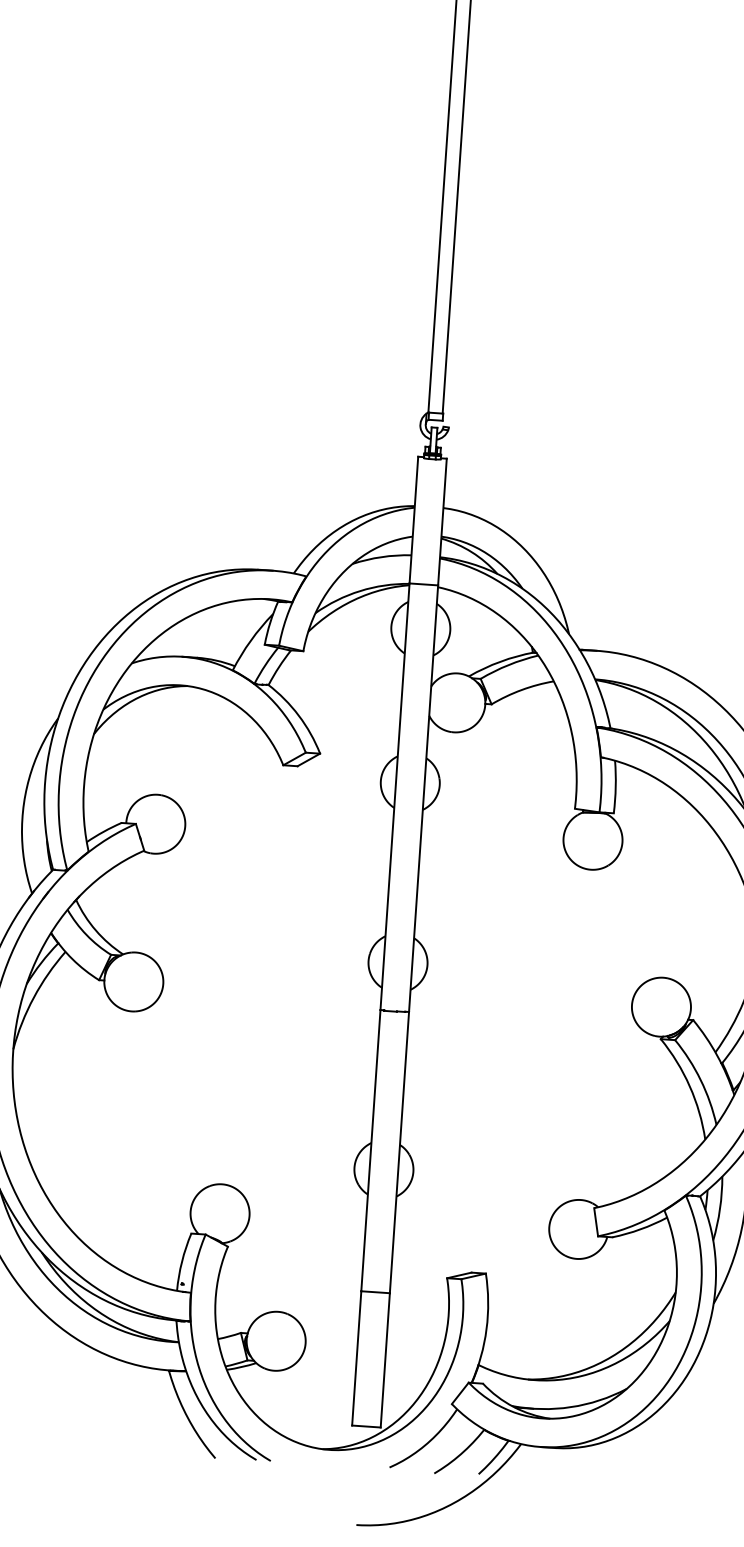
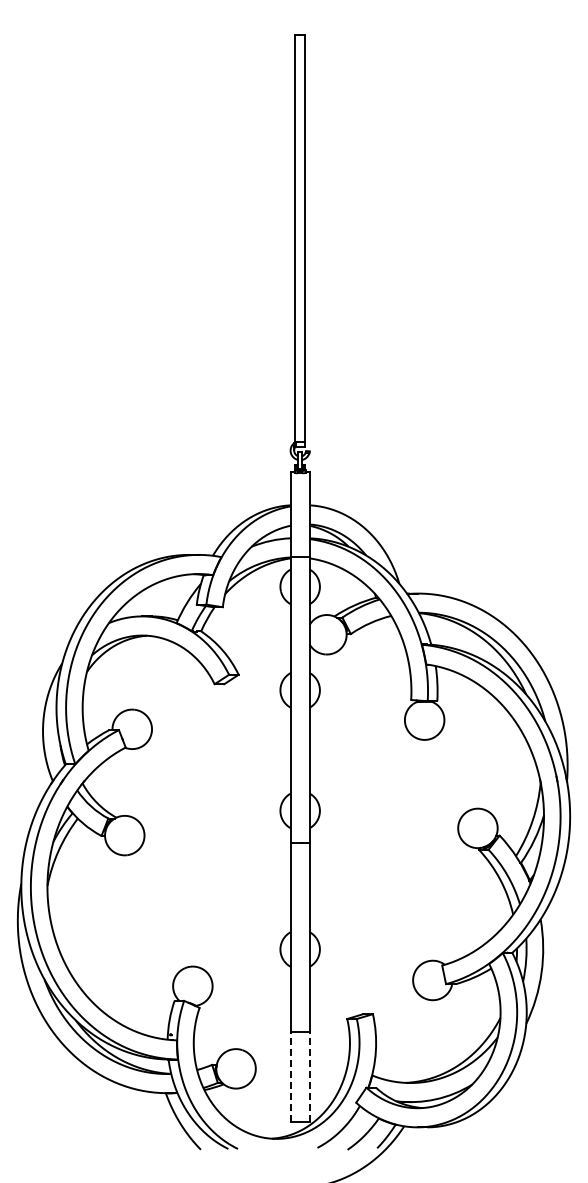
line: (356, 1358) -> (290, 1076), solid -> dashed
line: (384, 1360) -> (309, 1076), solid -> dashed

